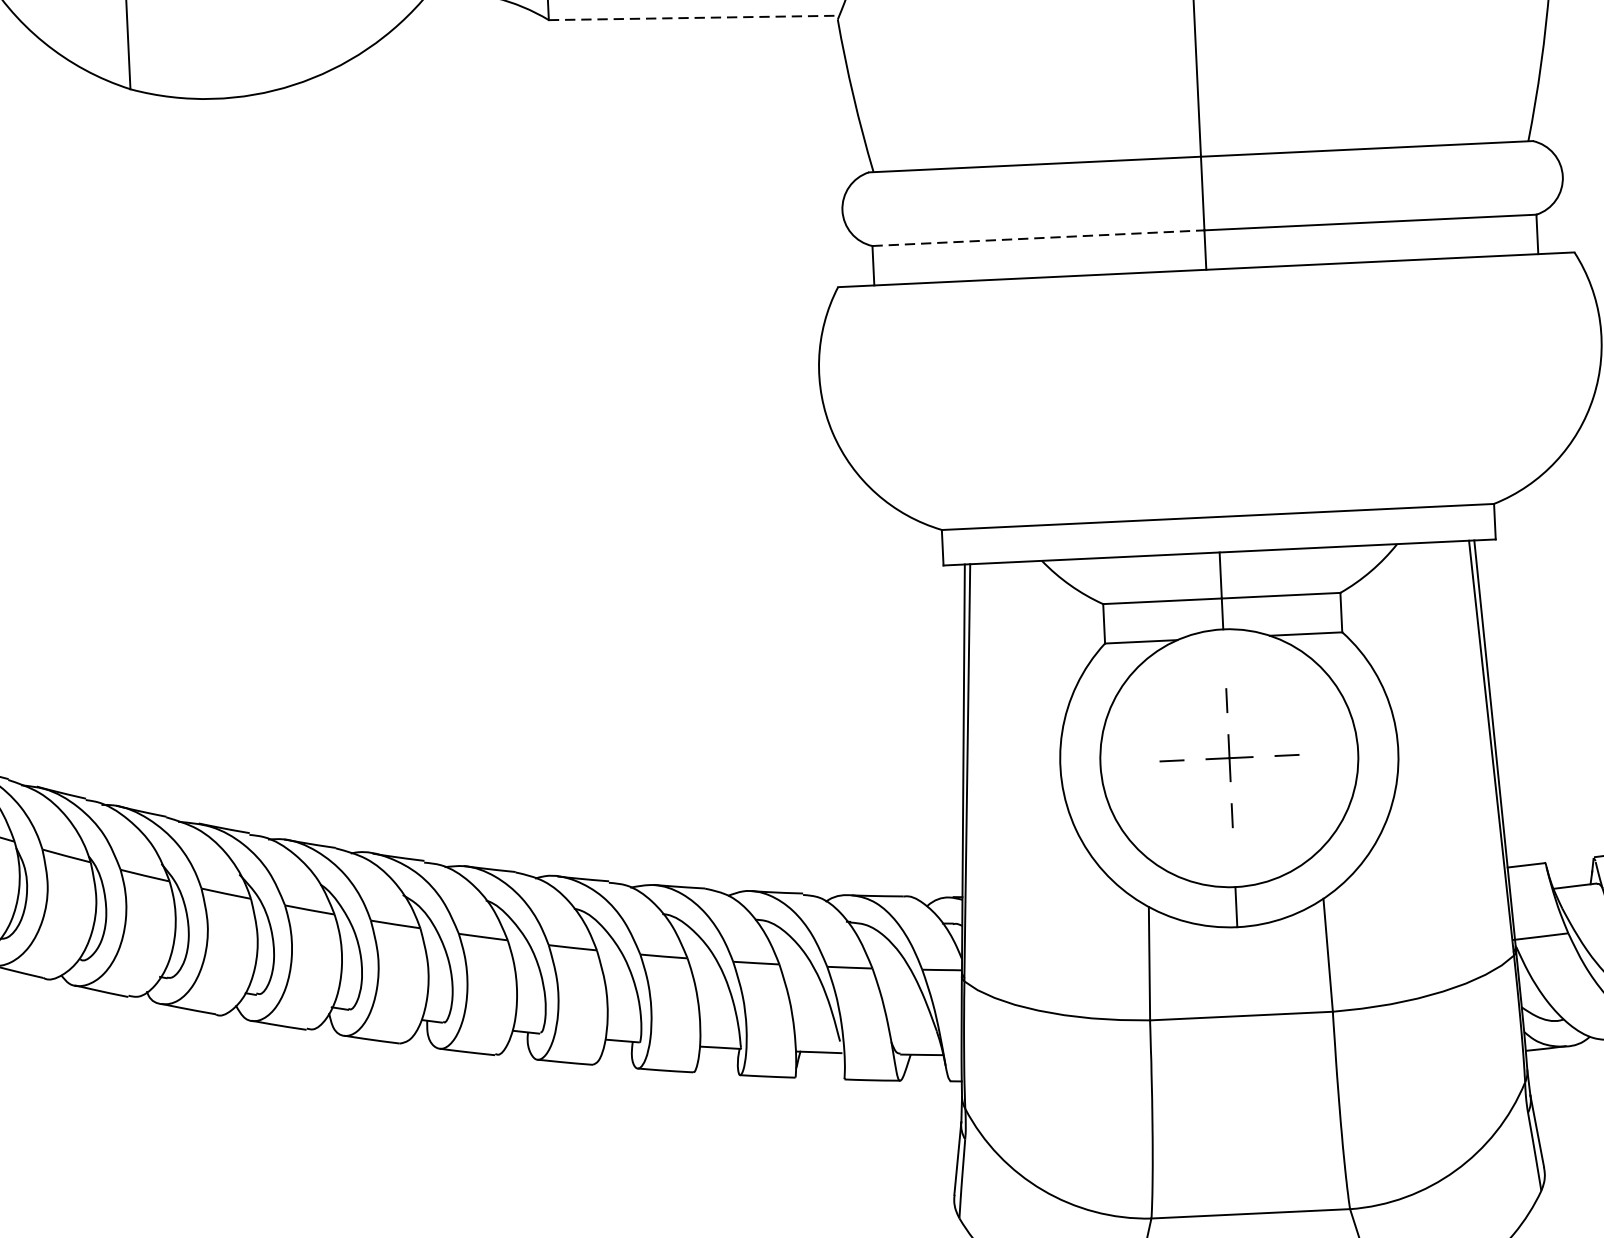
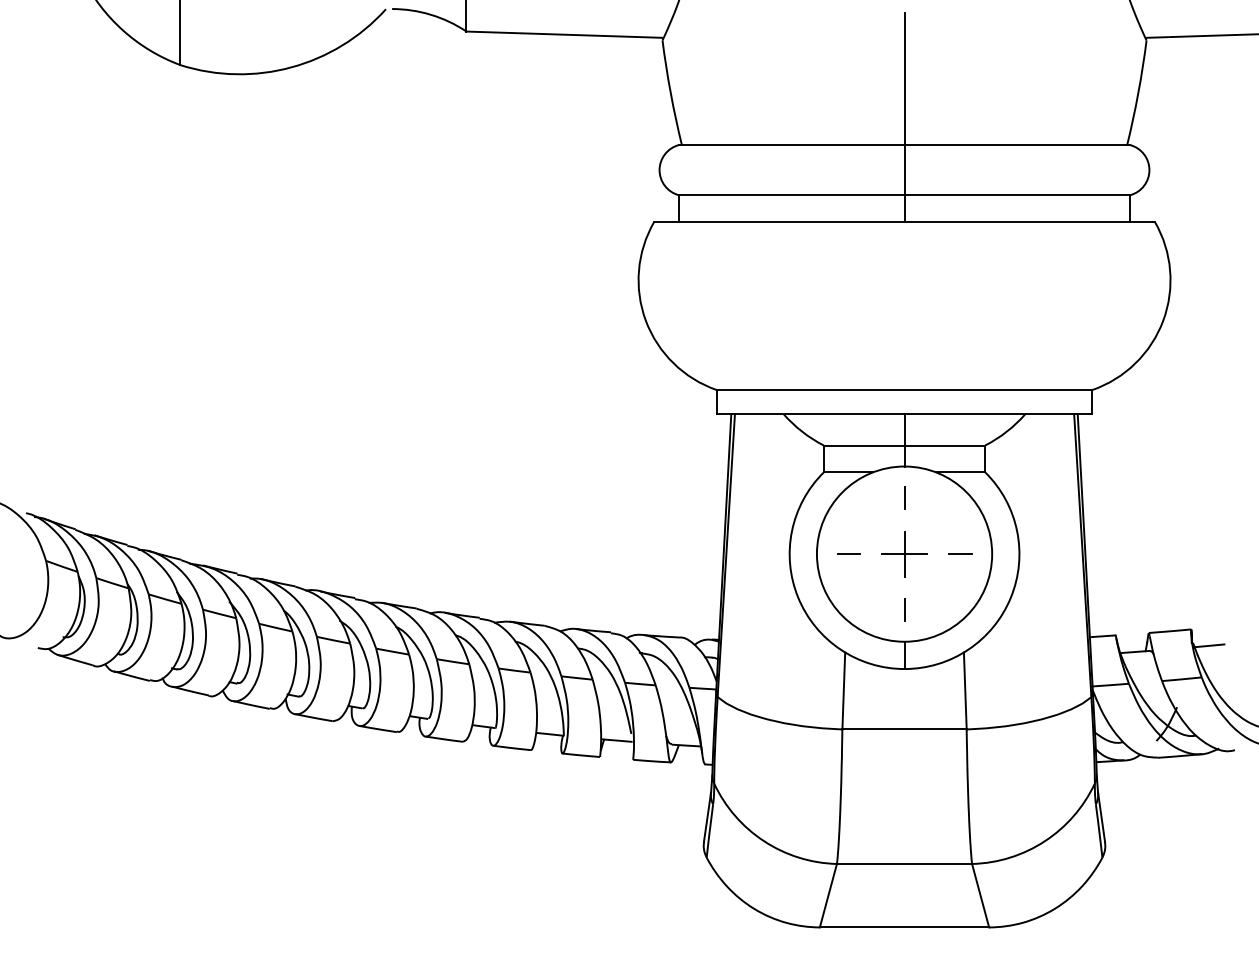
line: (693, 17) -> (564, 34), dashed -> solid
line: (1038, 238) -> (791, 195), dashed -> solid
part: (1229, 757) -> (904, 553), size x1.43

